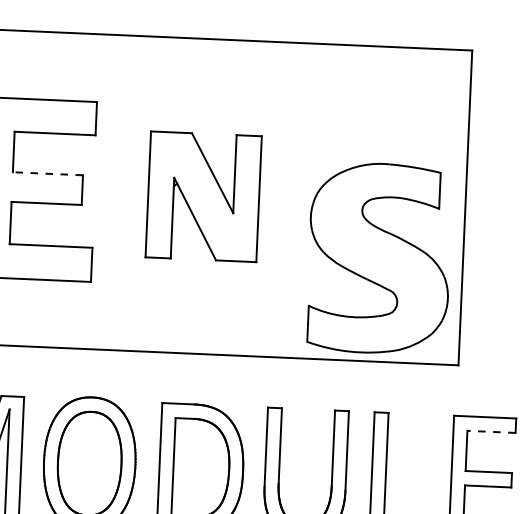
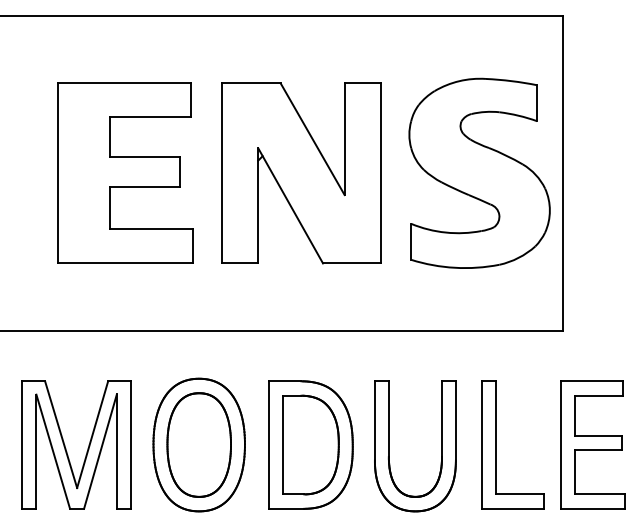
line: (47, 174) -> (144, 157), dashed -> solid
part: (203, 196) -> (301, 173), size x1.43
part: (379, 257) -> (479, 172), moved
line: (490, 431) -> (598, 395), dashed -> solid

